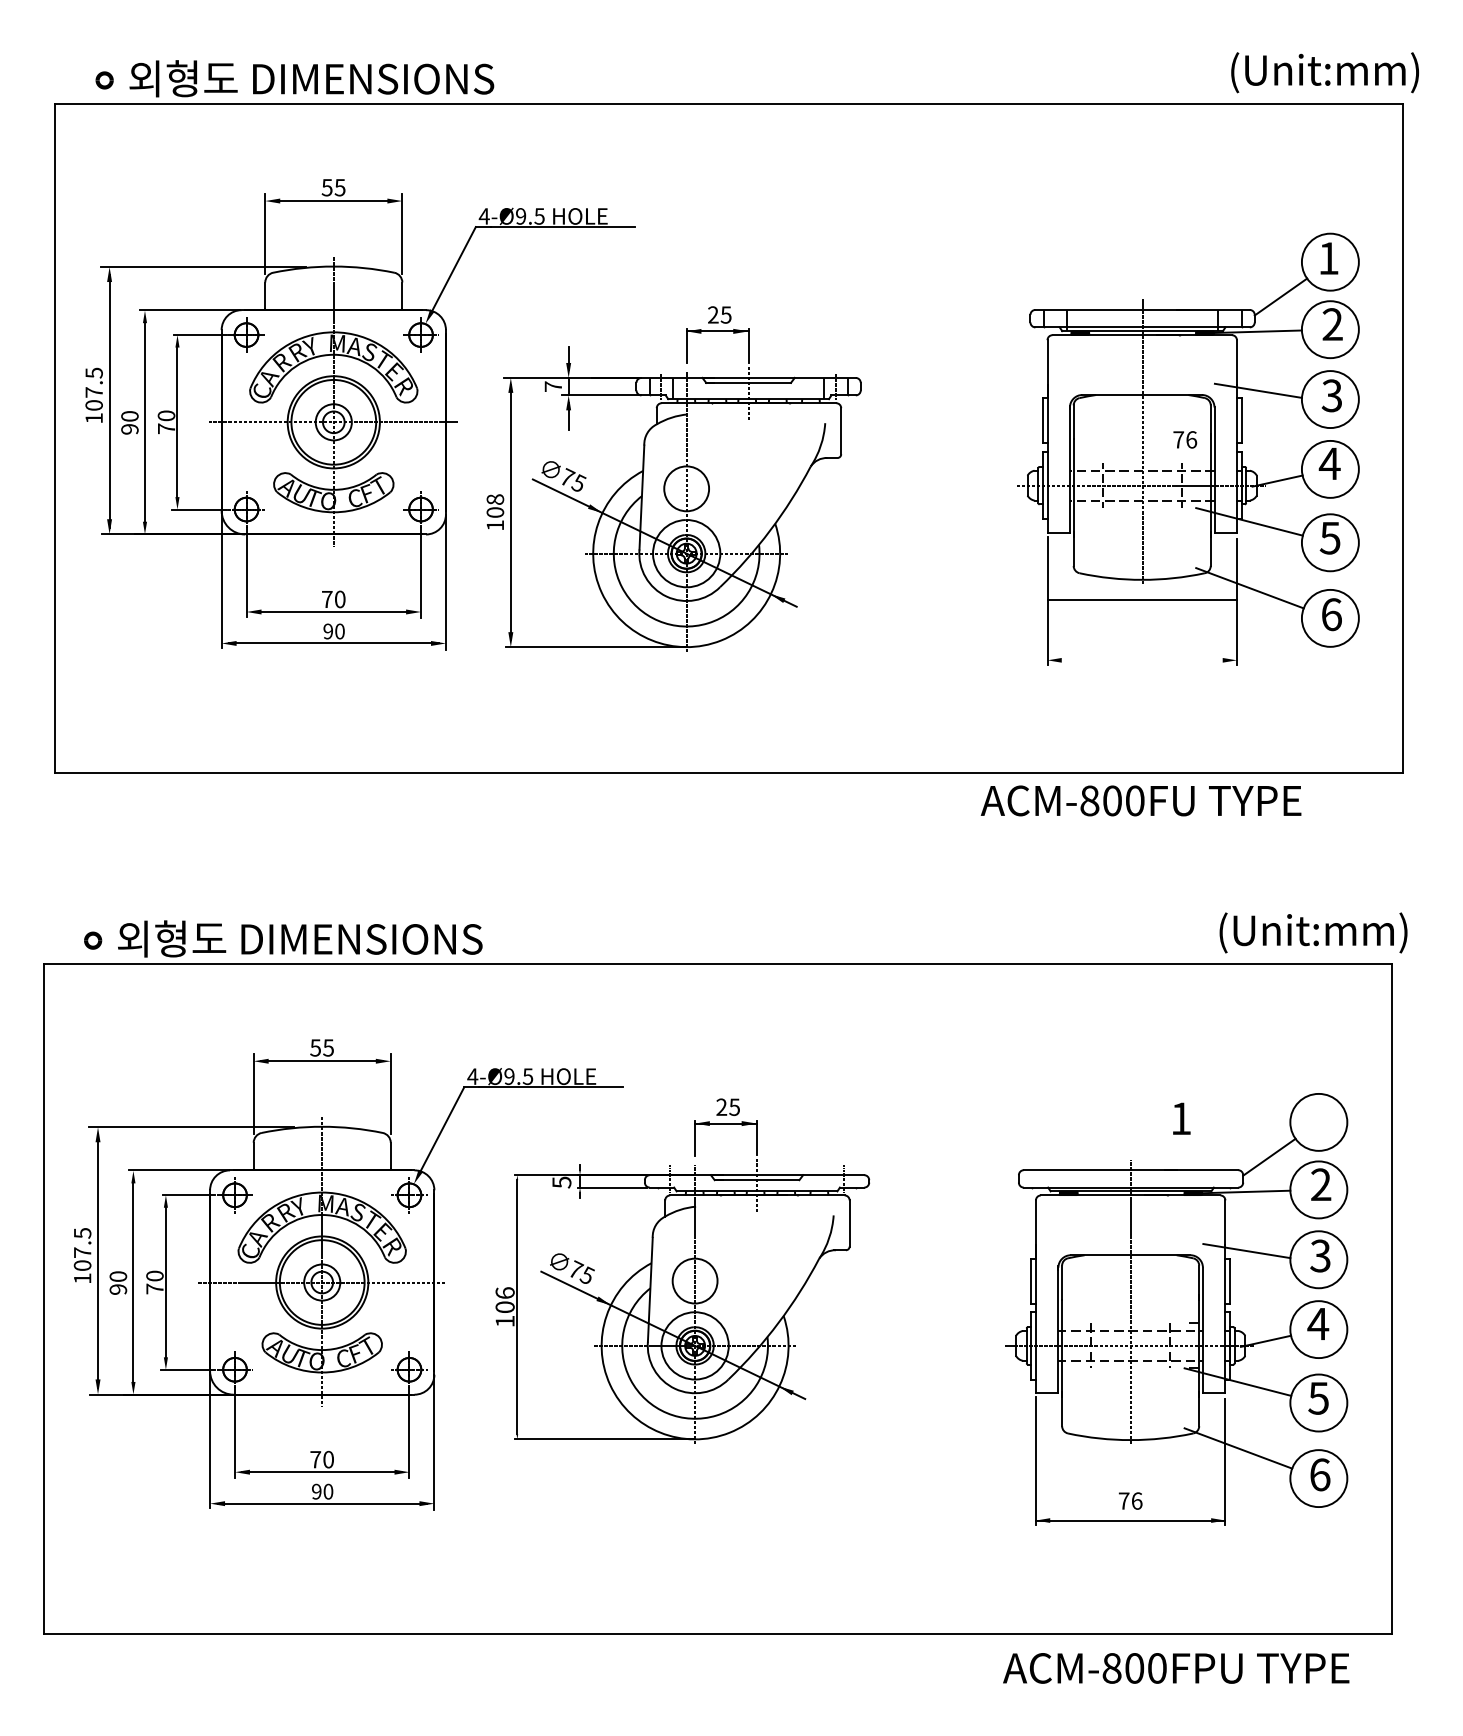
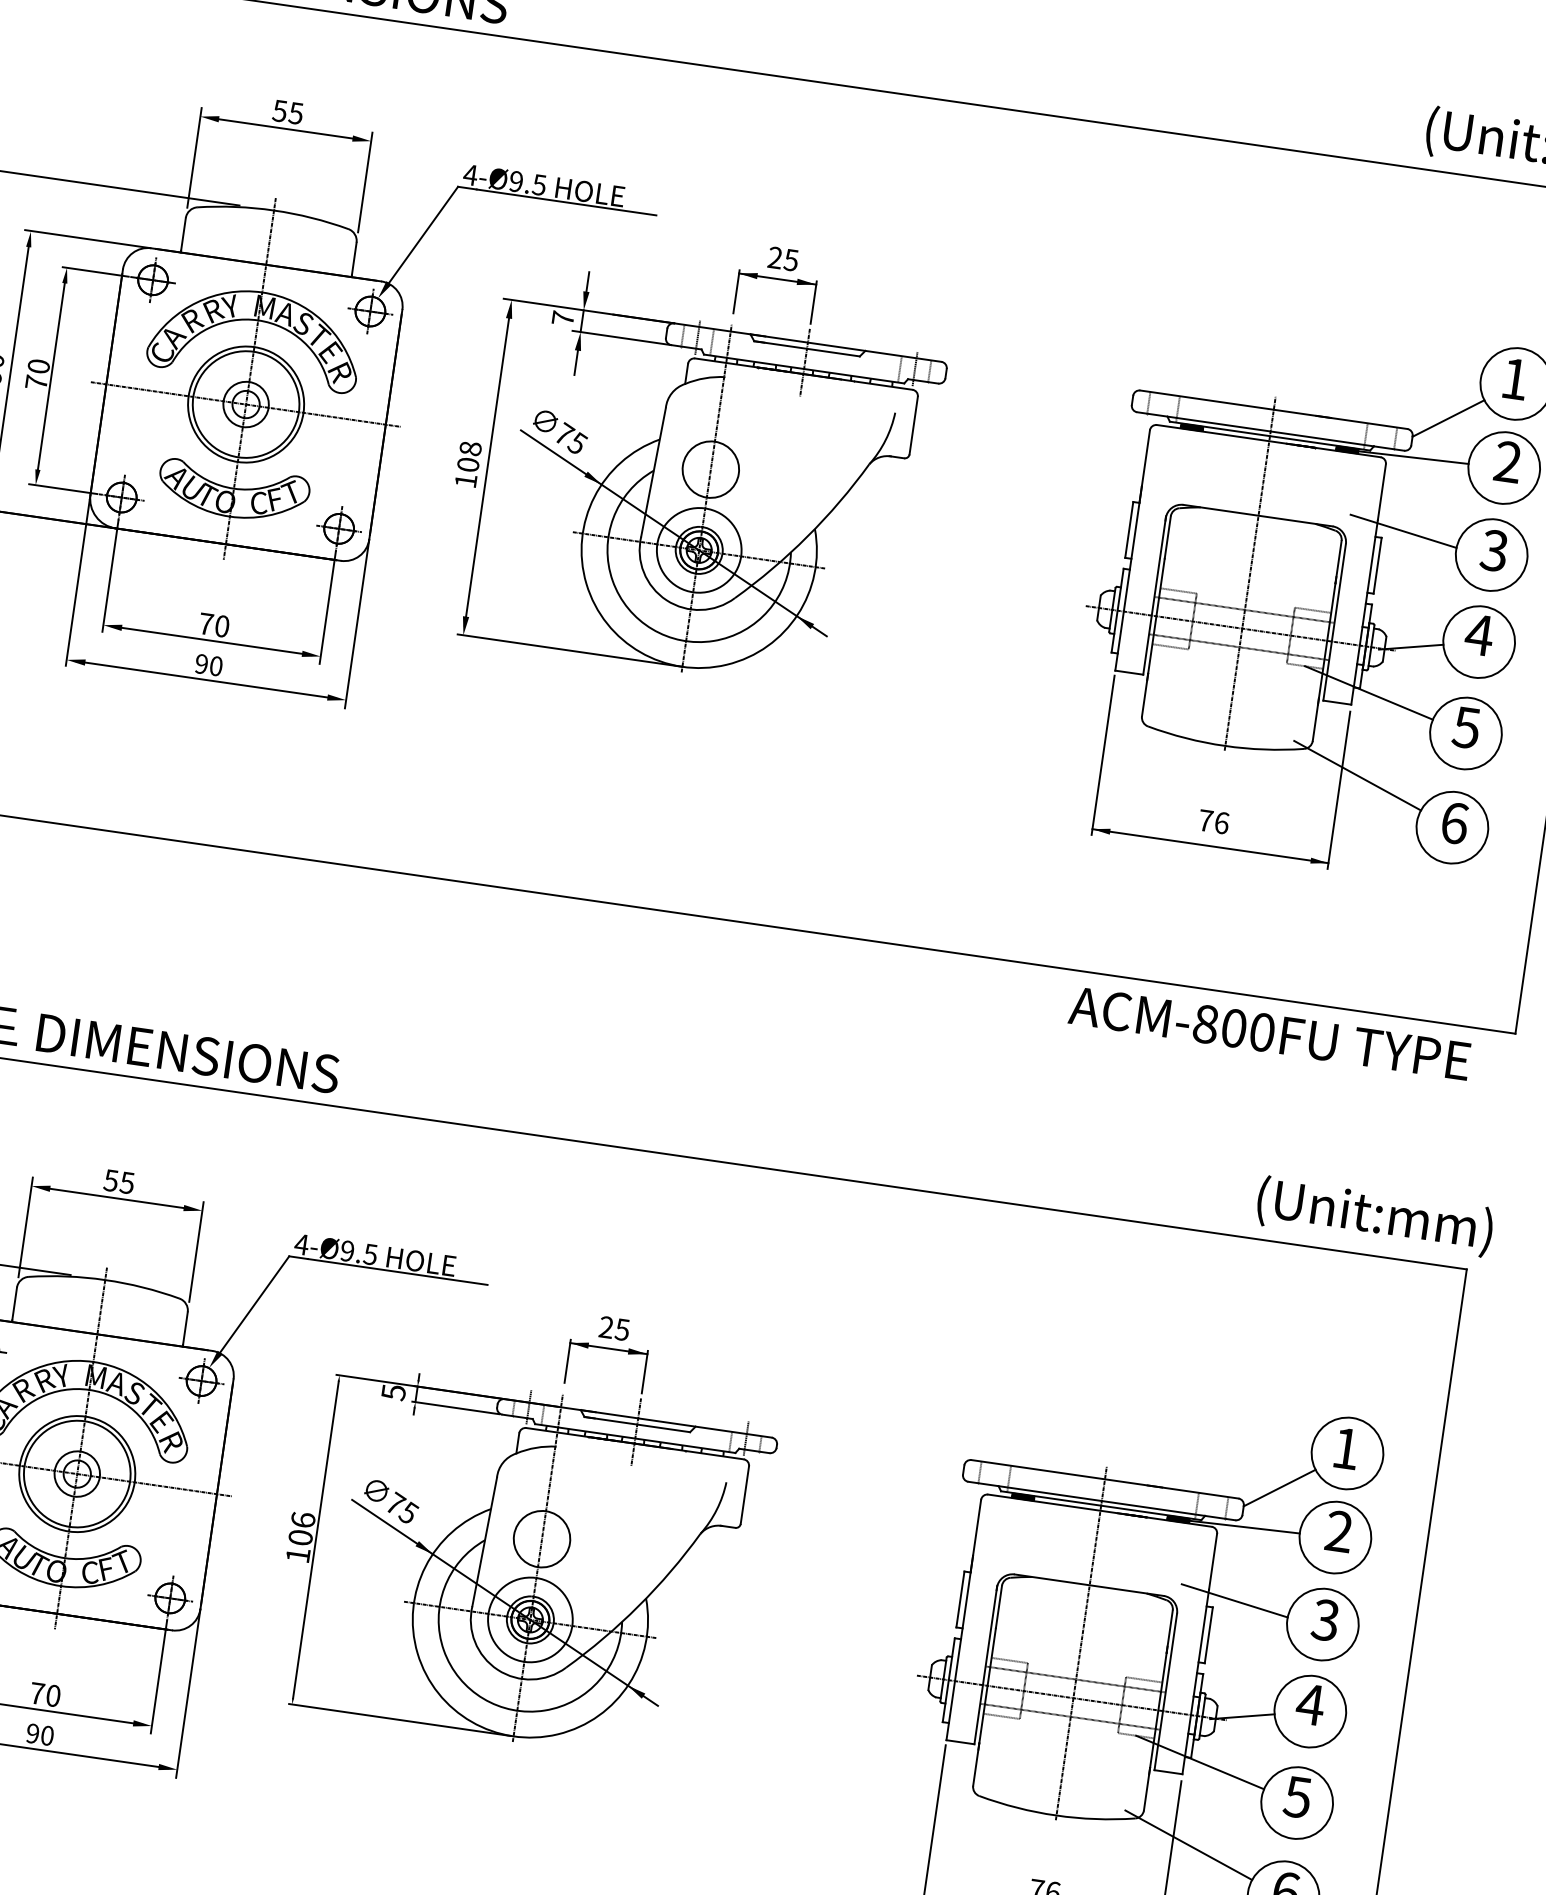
text: (1185, 439) -> (1214, 821), moved
part: (673, 478) -> (696, 454), moved
line: (1141, 600) -> (1209, 846), moved
text: (1140, 800) -> (1269, 1032), moved
text: (1181, 1118) -> (1346, 1448), moved

